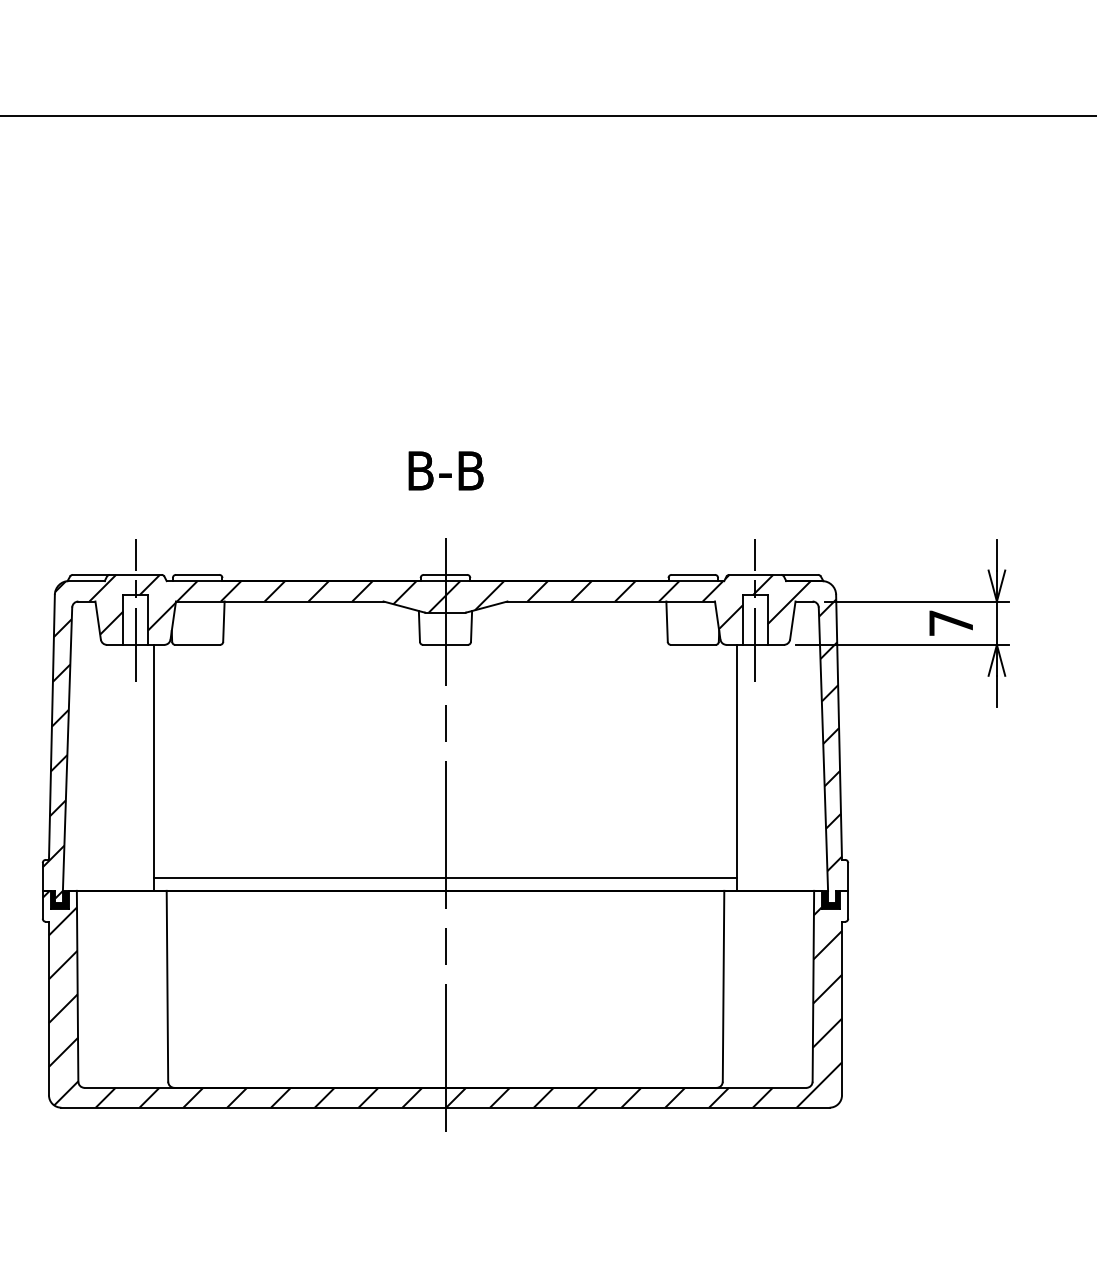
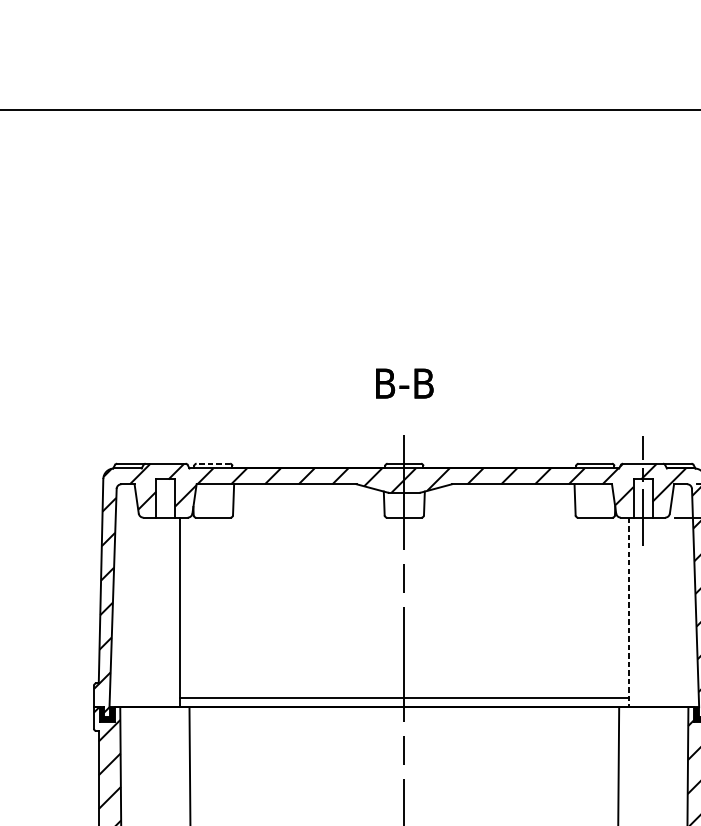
line: (197, 574) -> (213, 463), solid -> dashed
line: (135, 610) -> (165, 491), removed
line: (736, 767) -> (628, 612), solid -> dashed

